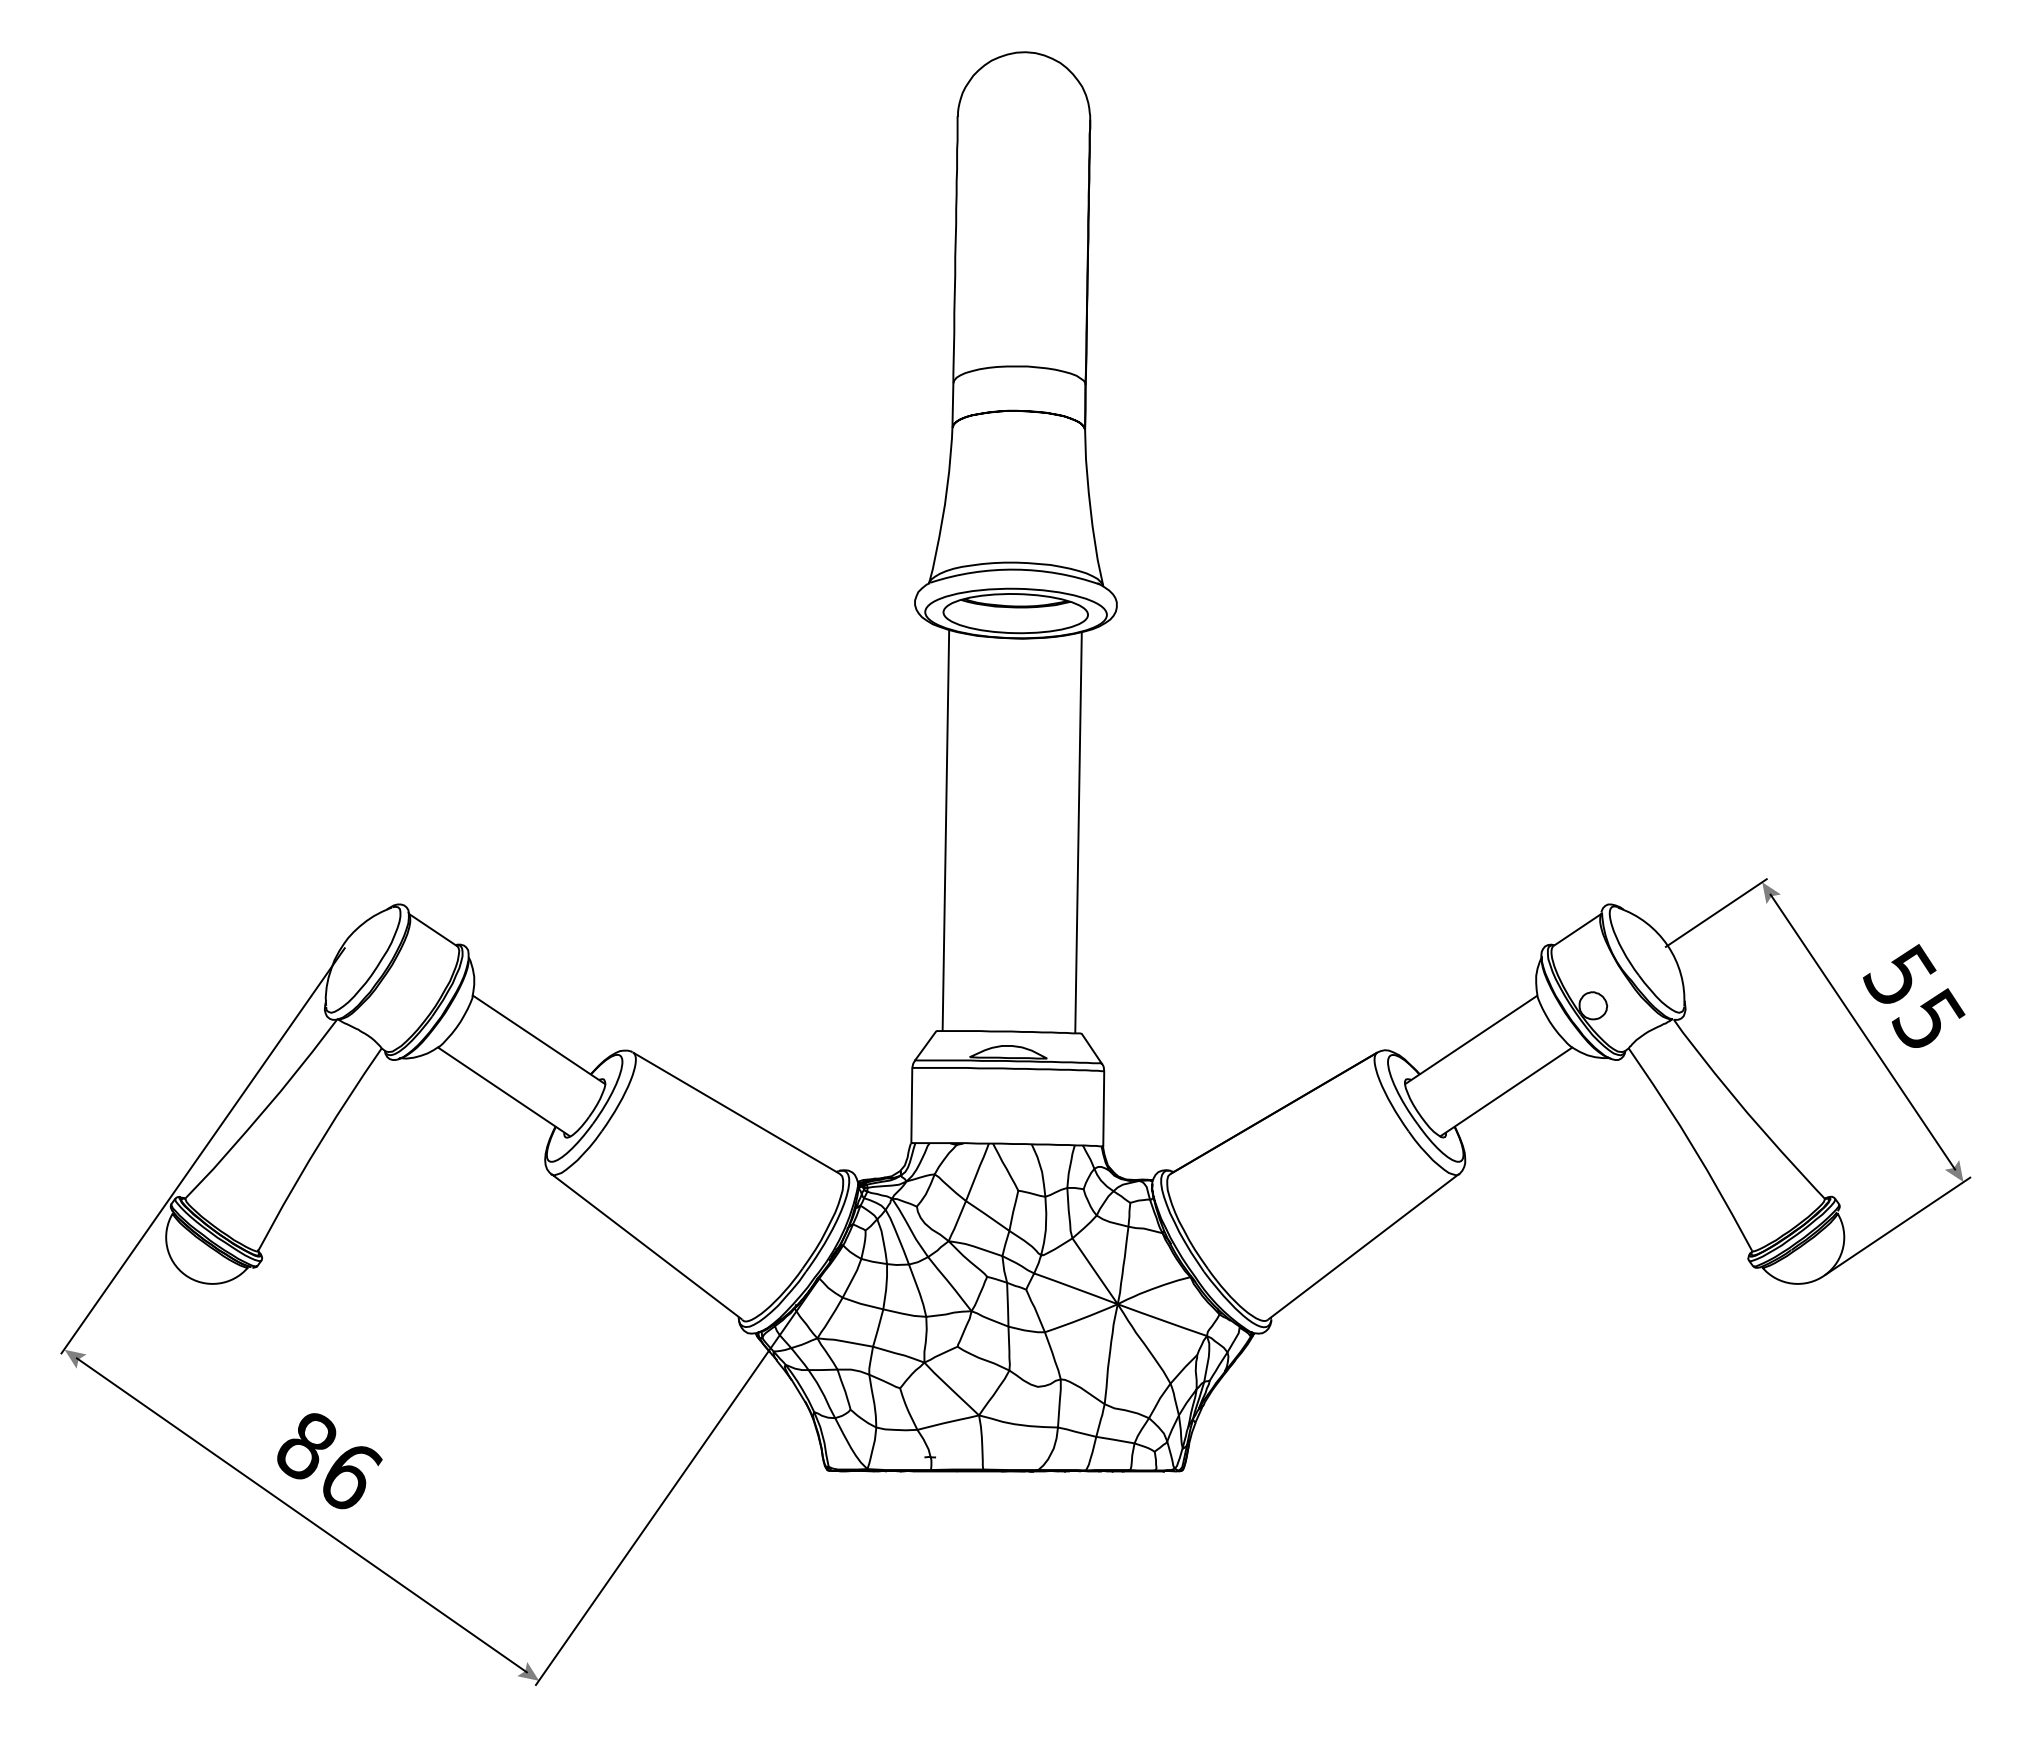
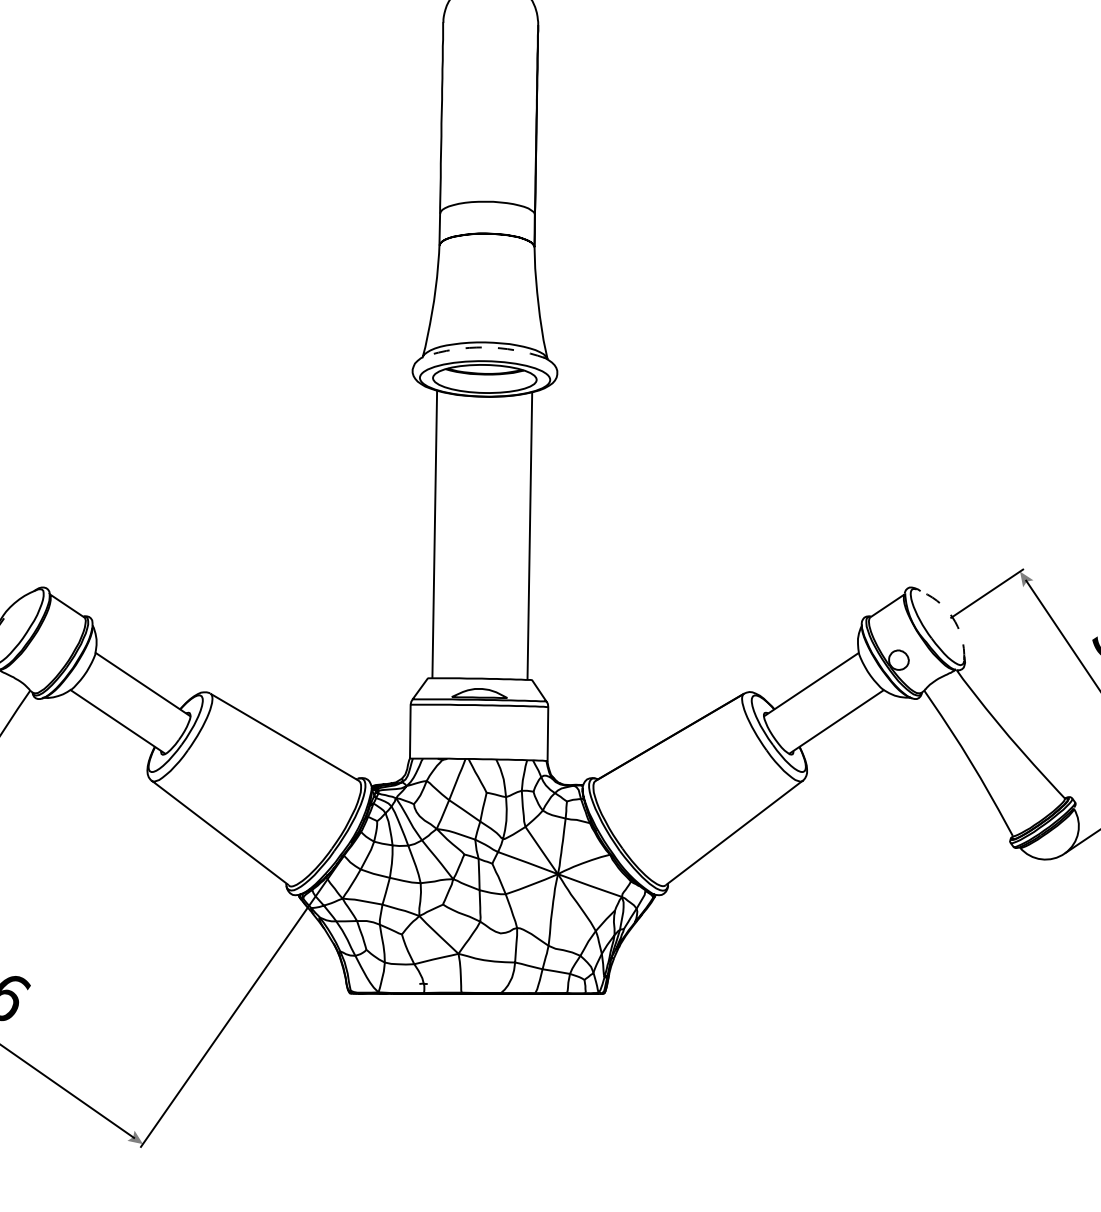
arc: (1015, 569) -> (484, 347), solid -> dashed
arc: (1667, 945) -> (952, 616), solid -> dashed

